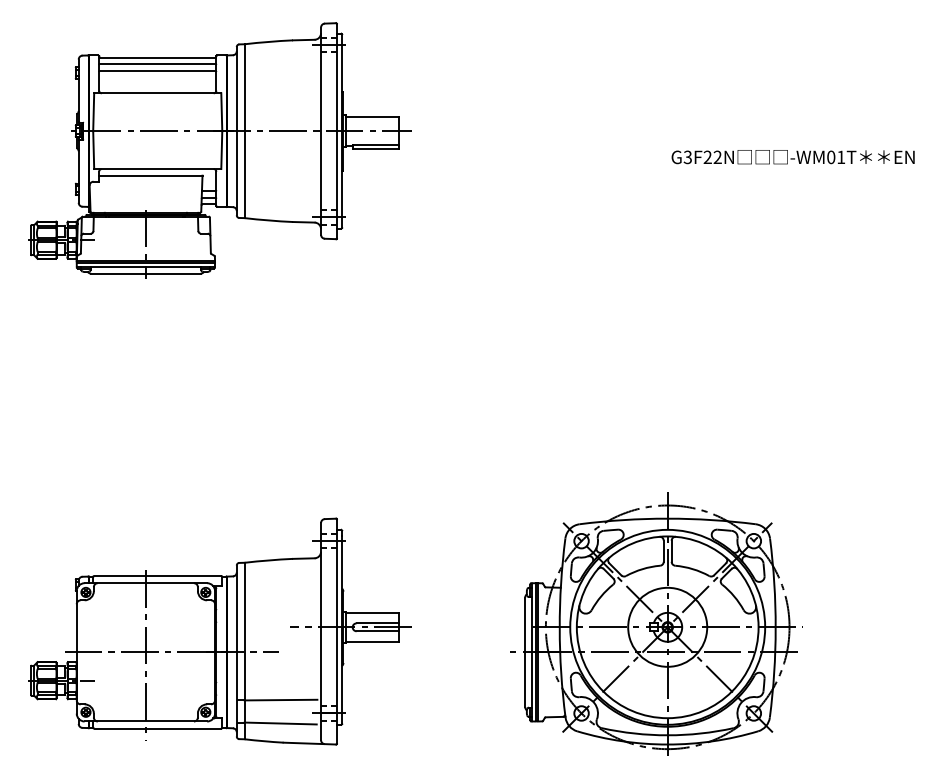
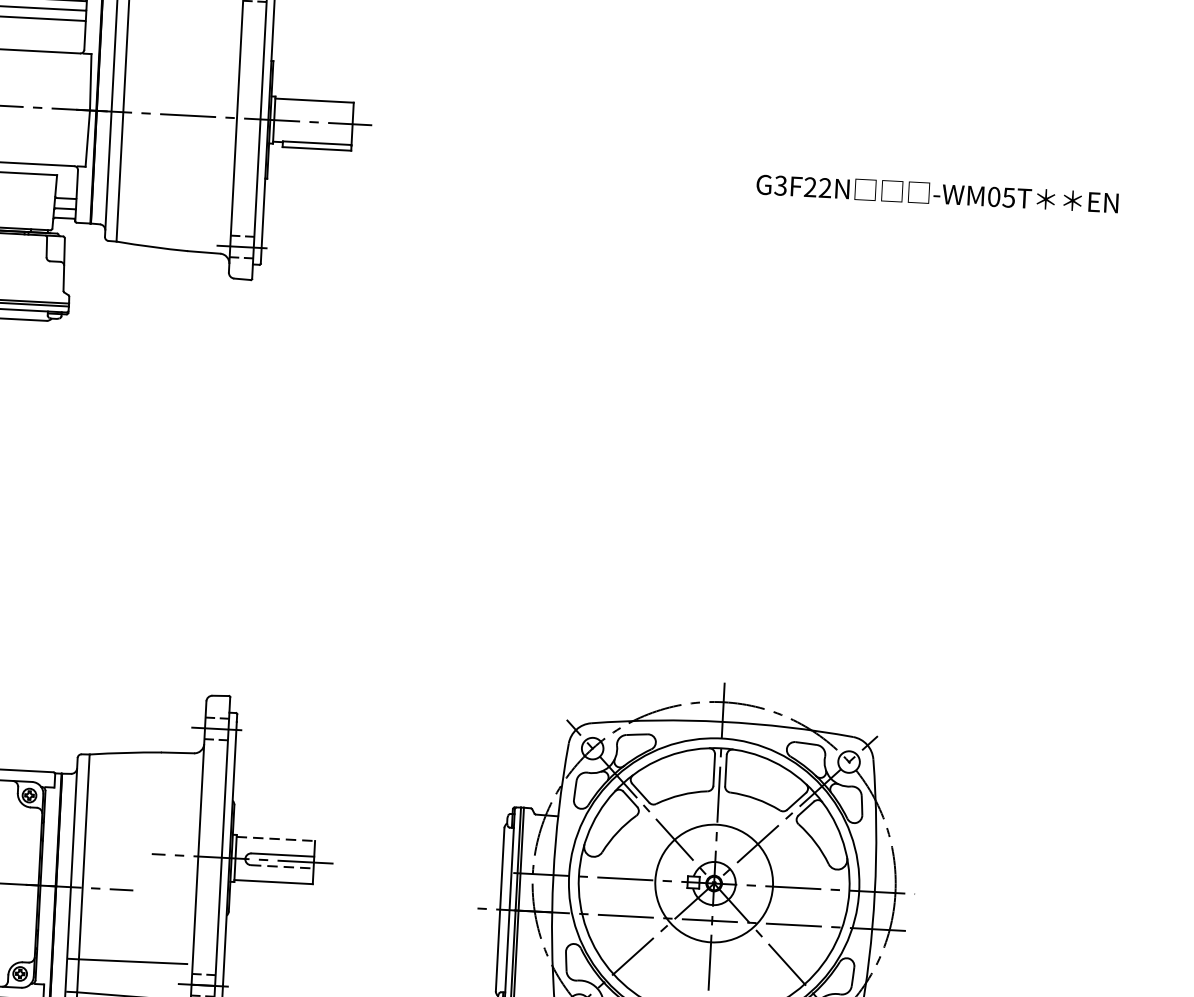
text: (841, 157) -> (1009, 197), -WM01T -> -WM05T
line: (372, 612) -> (276, 838), solid -> dashed
line: (378, 631) -> (283, 867), solid -> dashed

